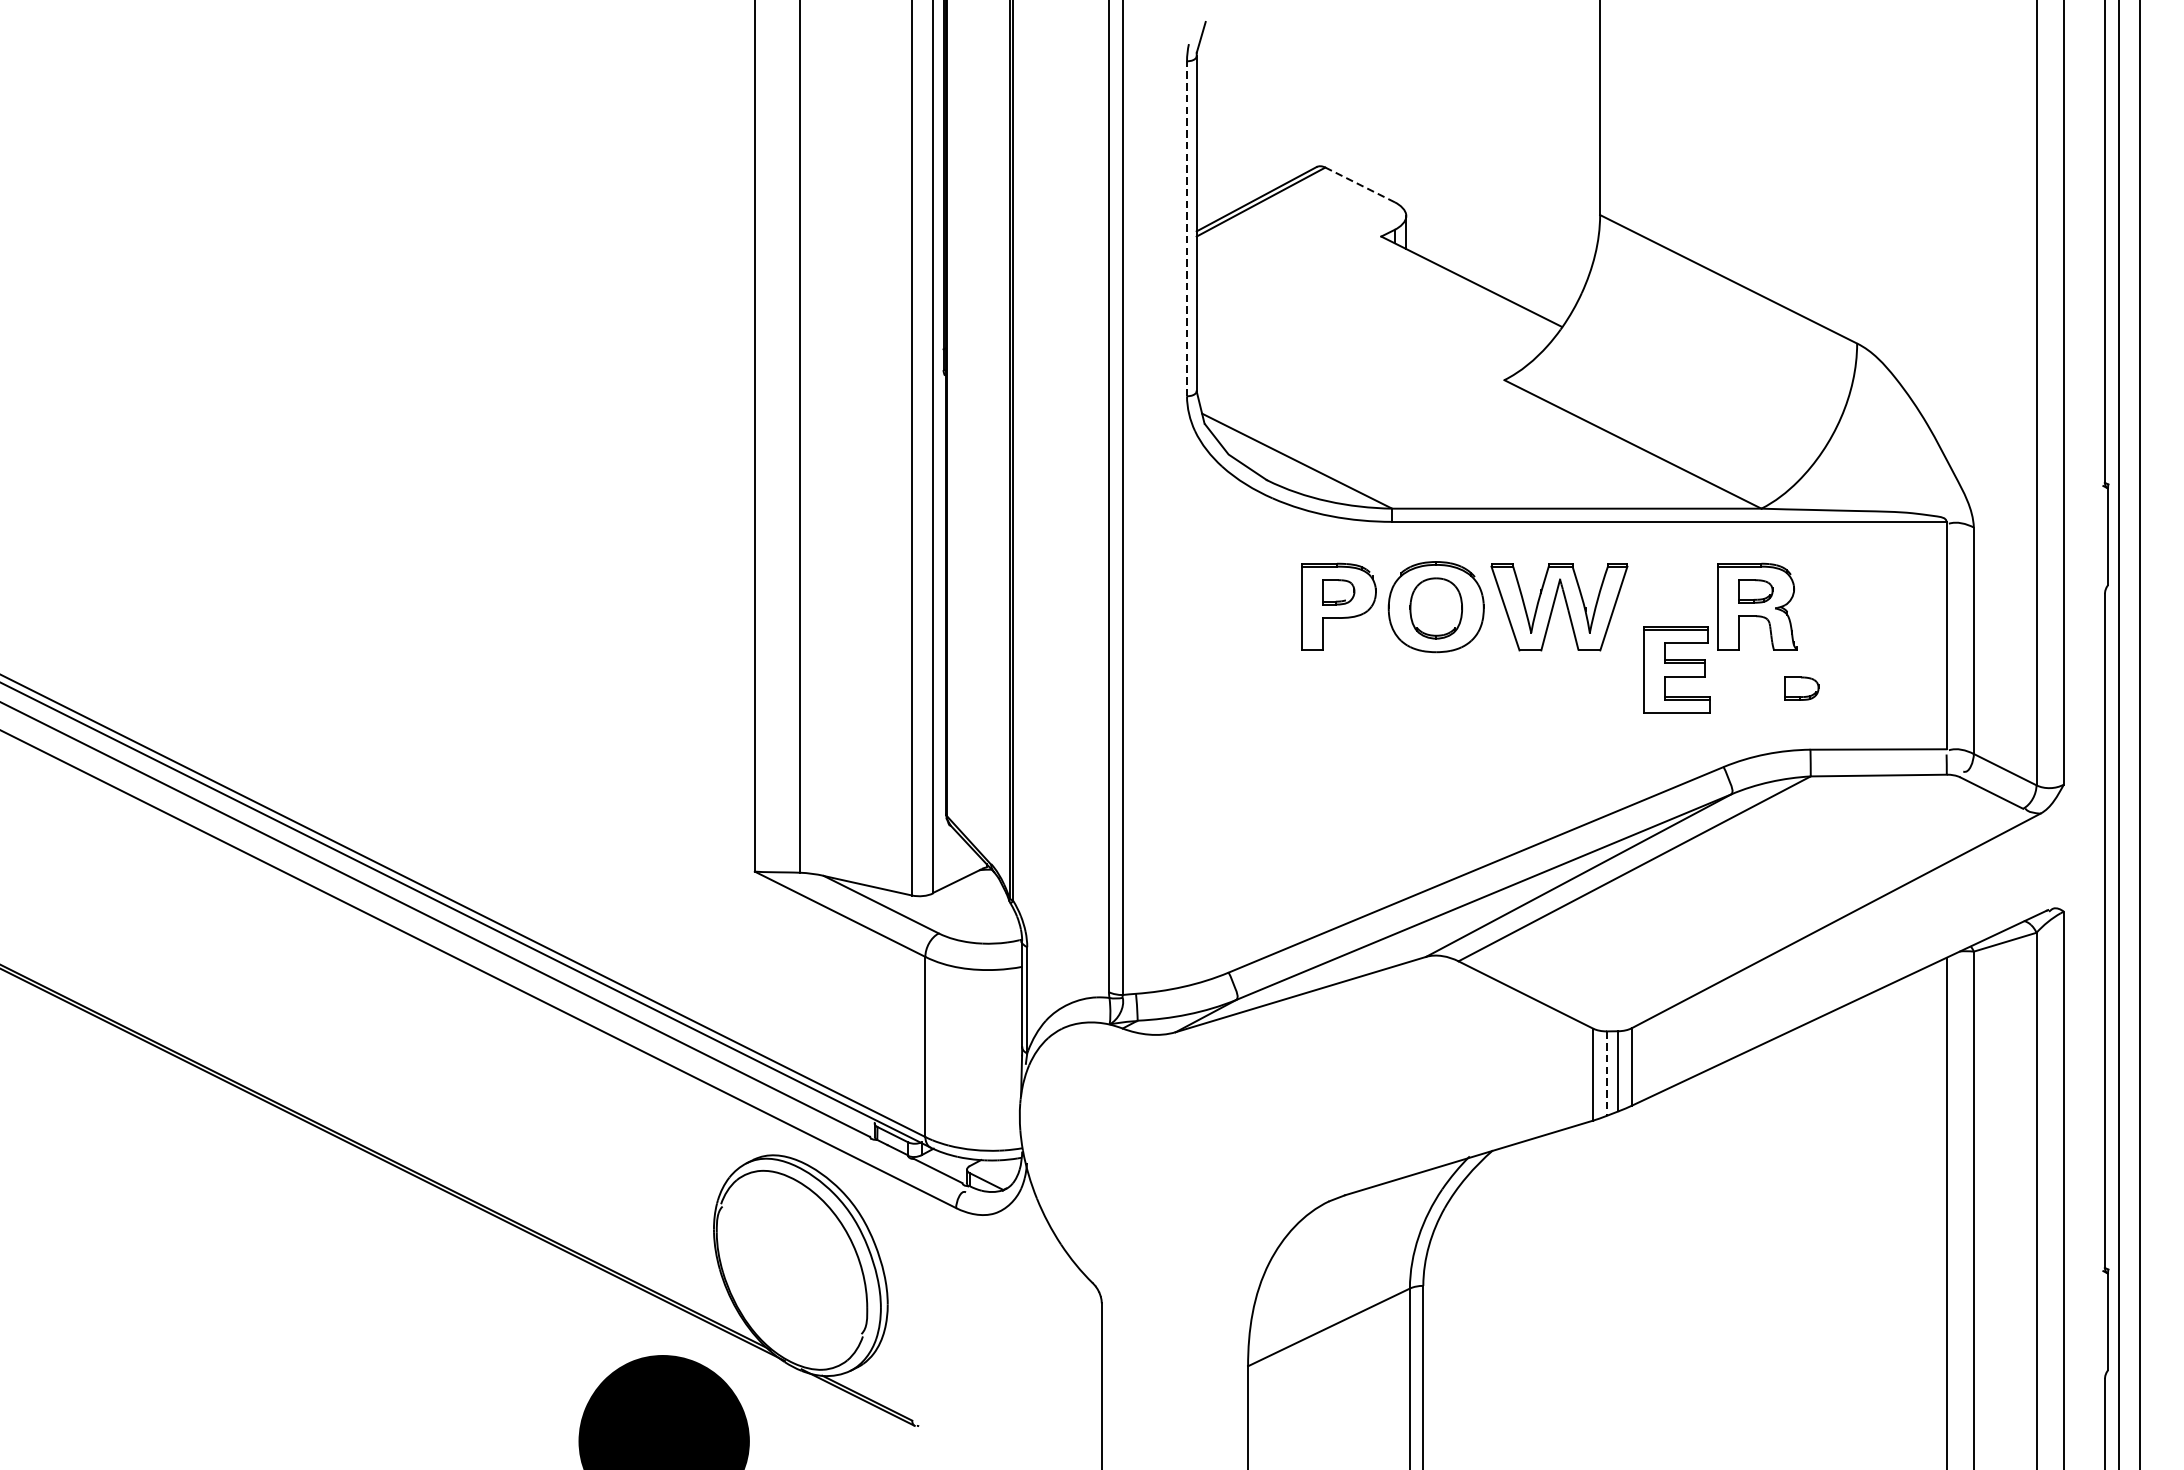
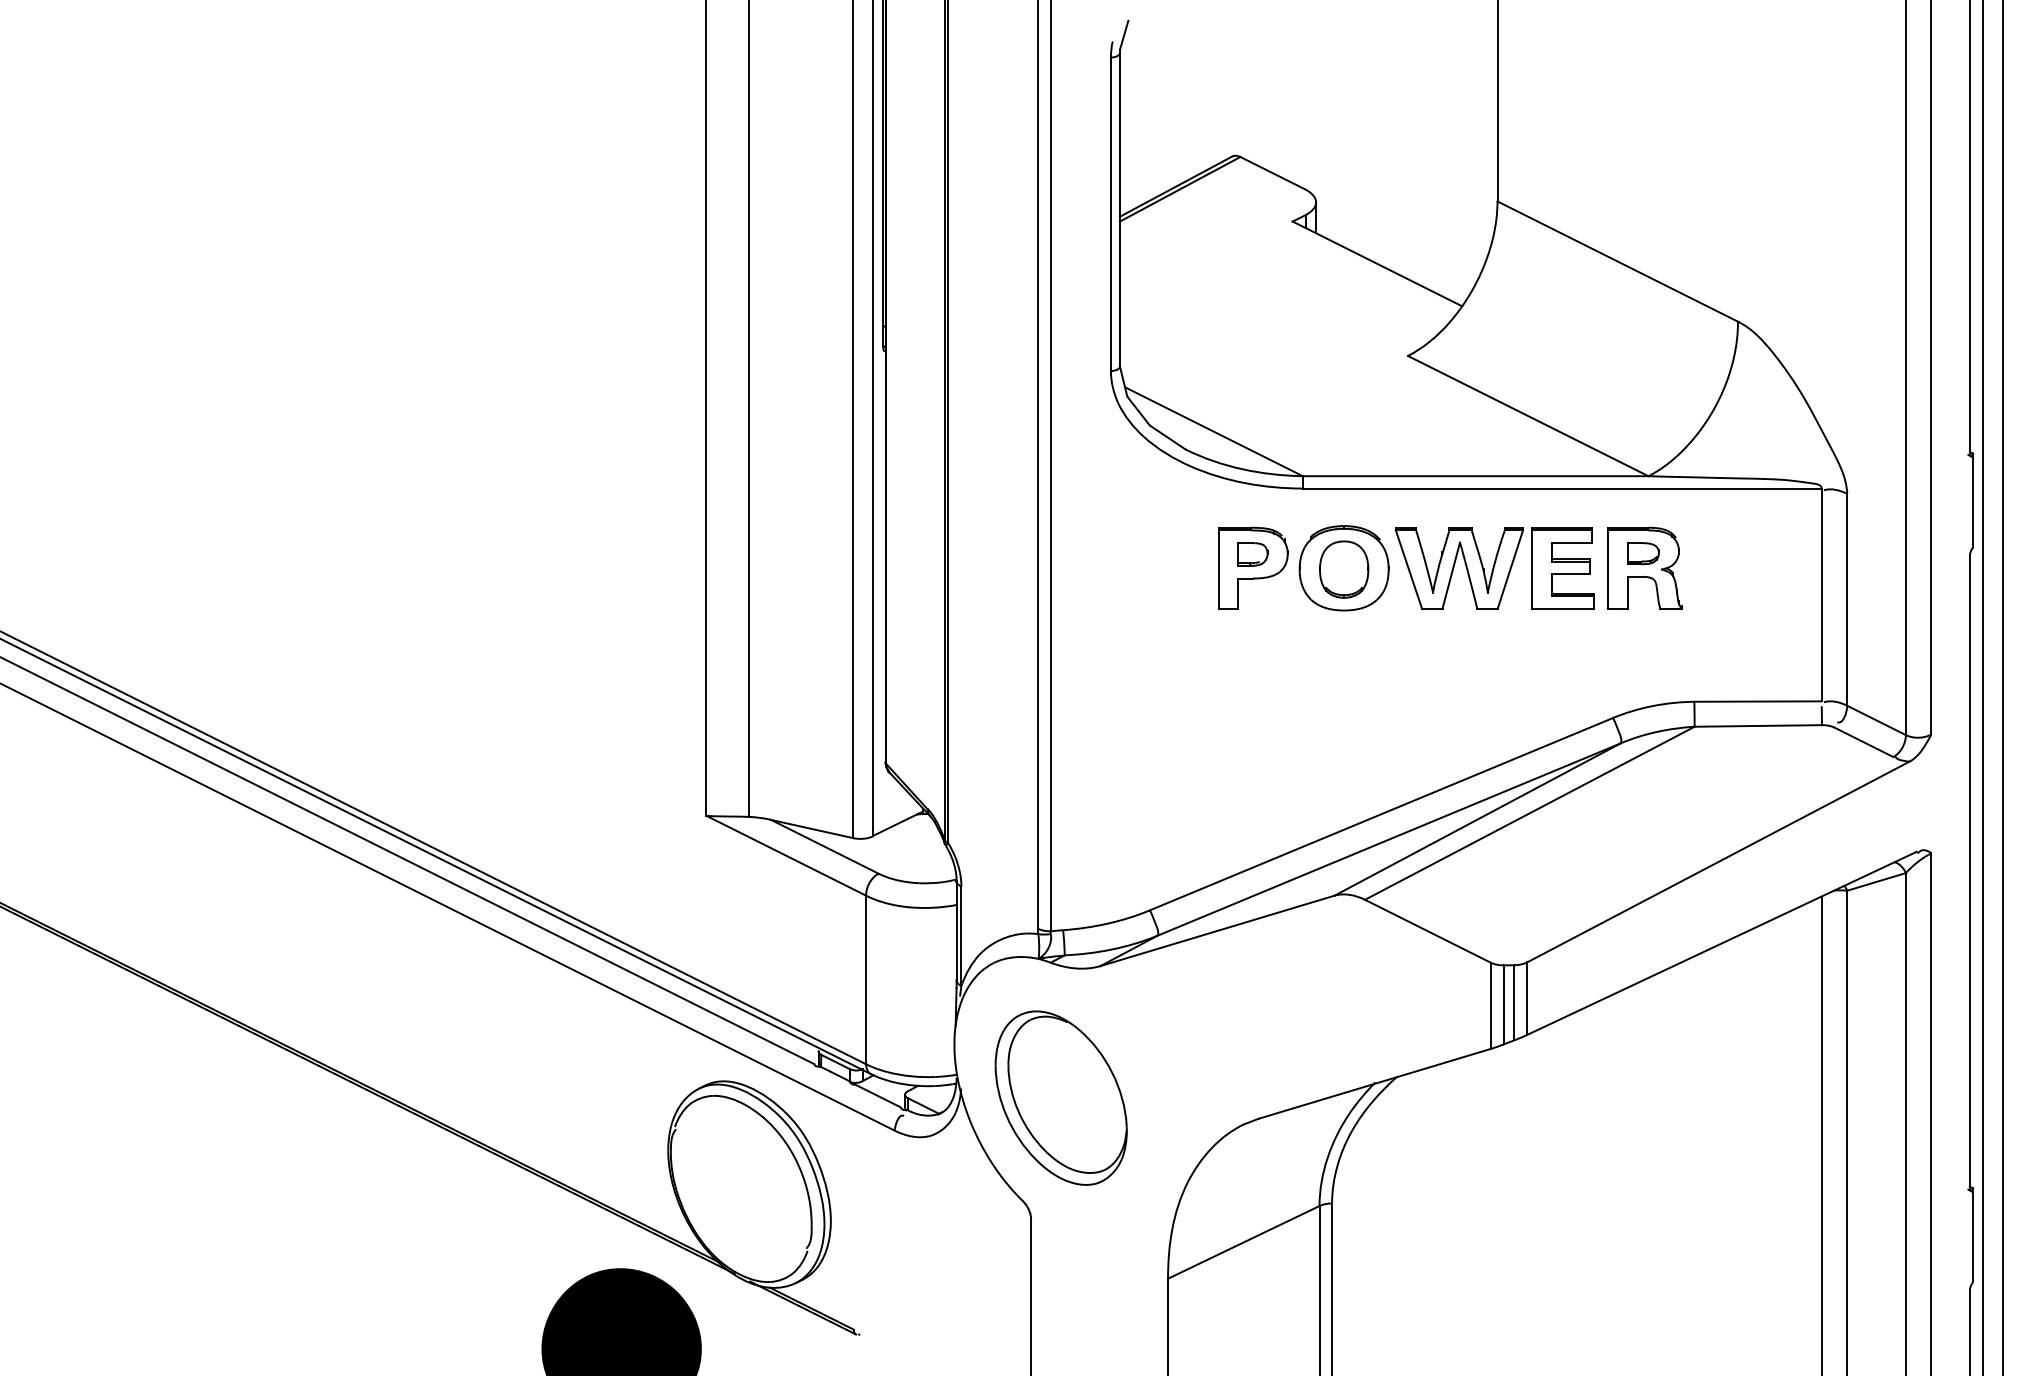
line: (1359, 185) -> (1272, 173), dashed -> solid
line: (1186, 229) -> (1110, 214), dashed -> solid
part: (1675, 670) -> (1562, 568), moved
part: (1802, 688) -> (1686, 644), removed
line: (1606, 1073) -> (1503, 1004), dashed -> solid
part: (1133, 1172) -> (1060, 1097), added

